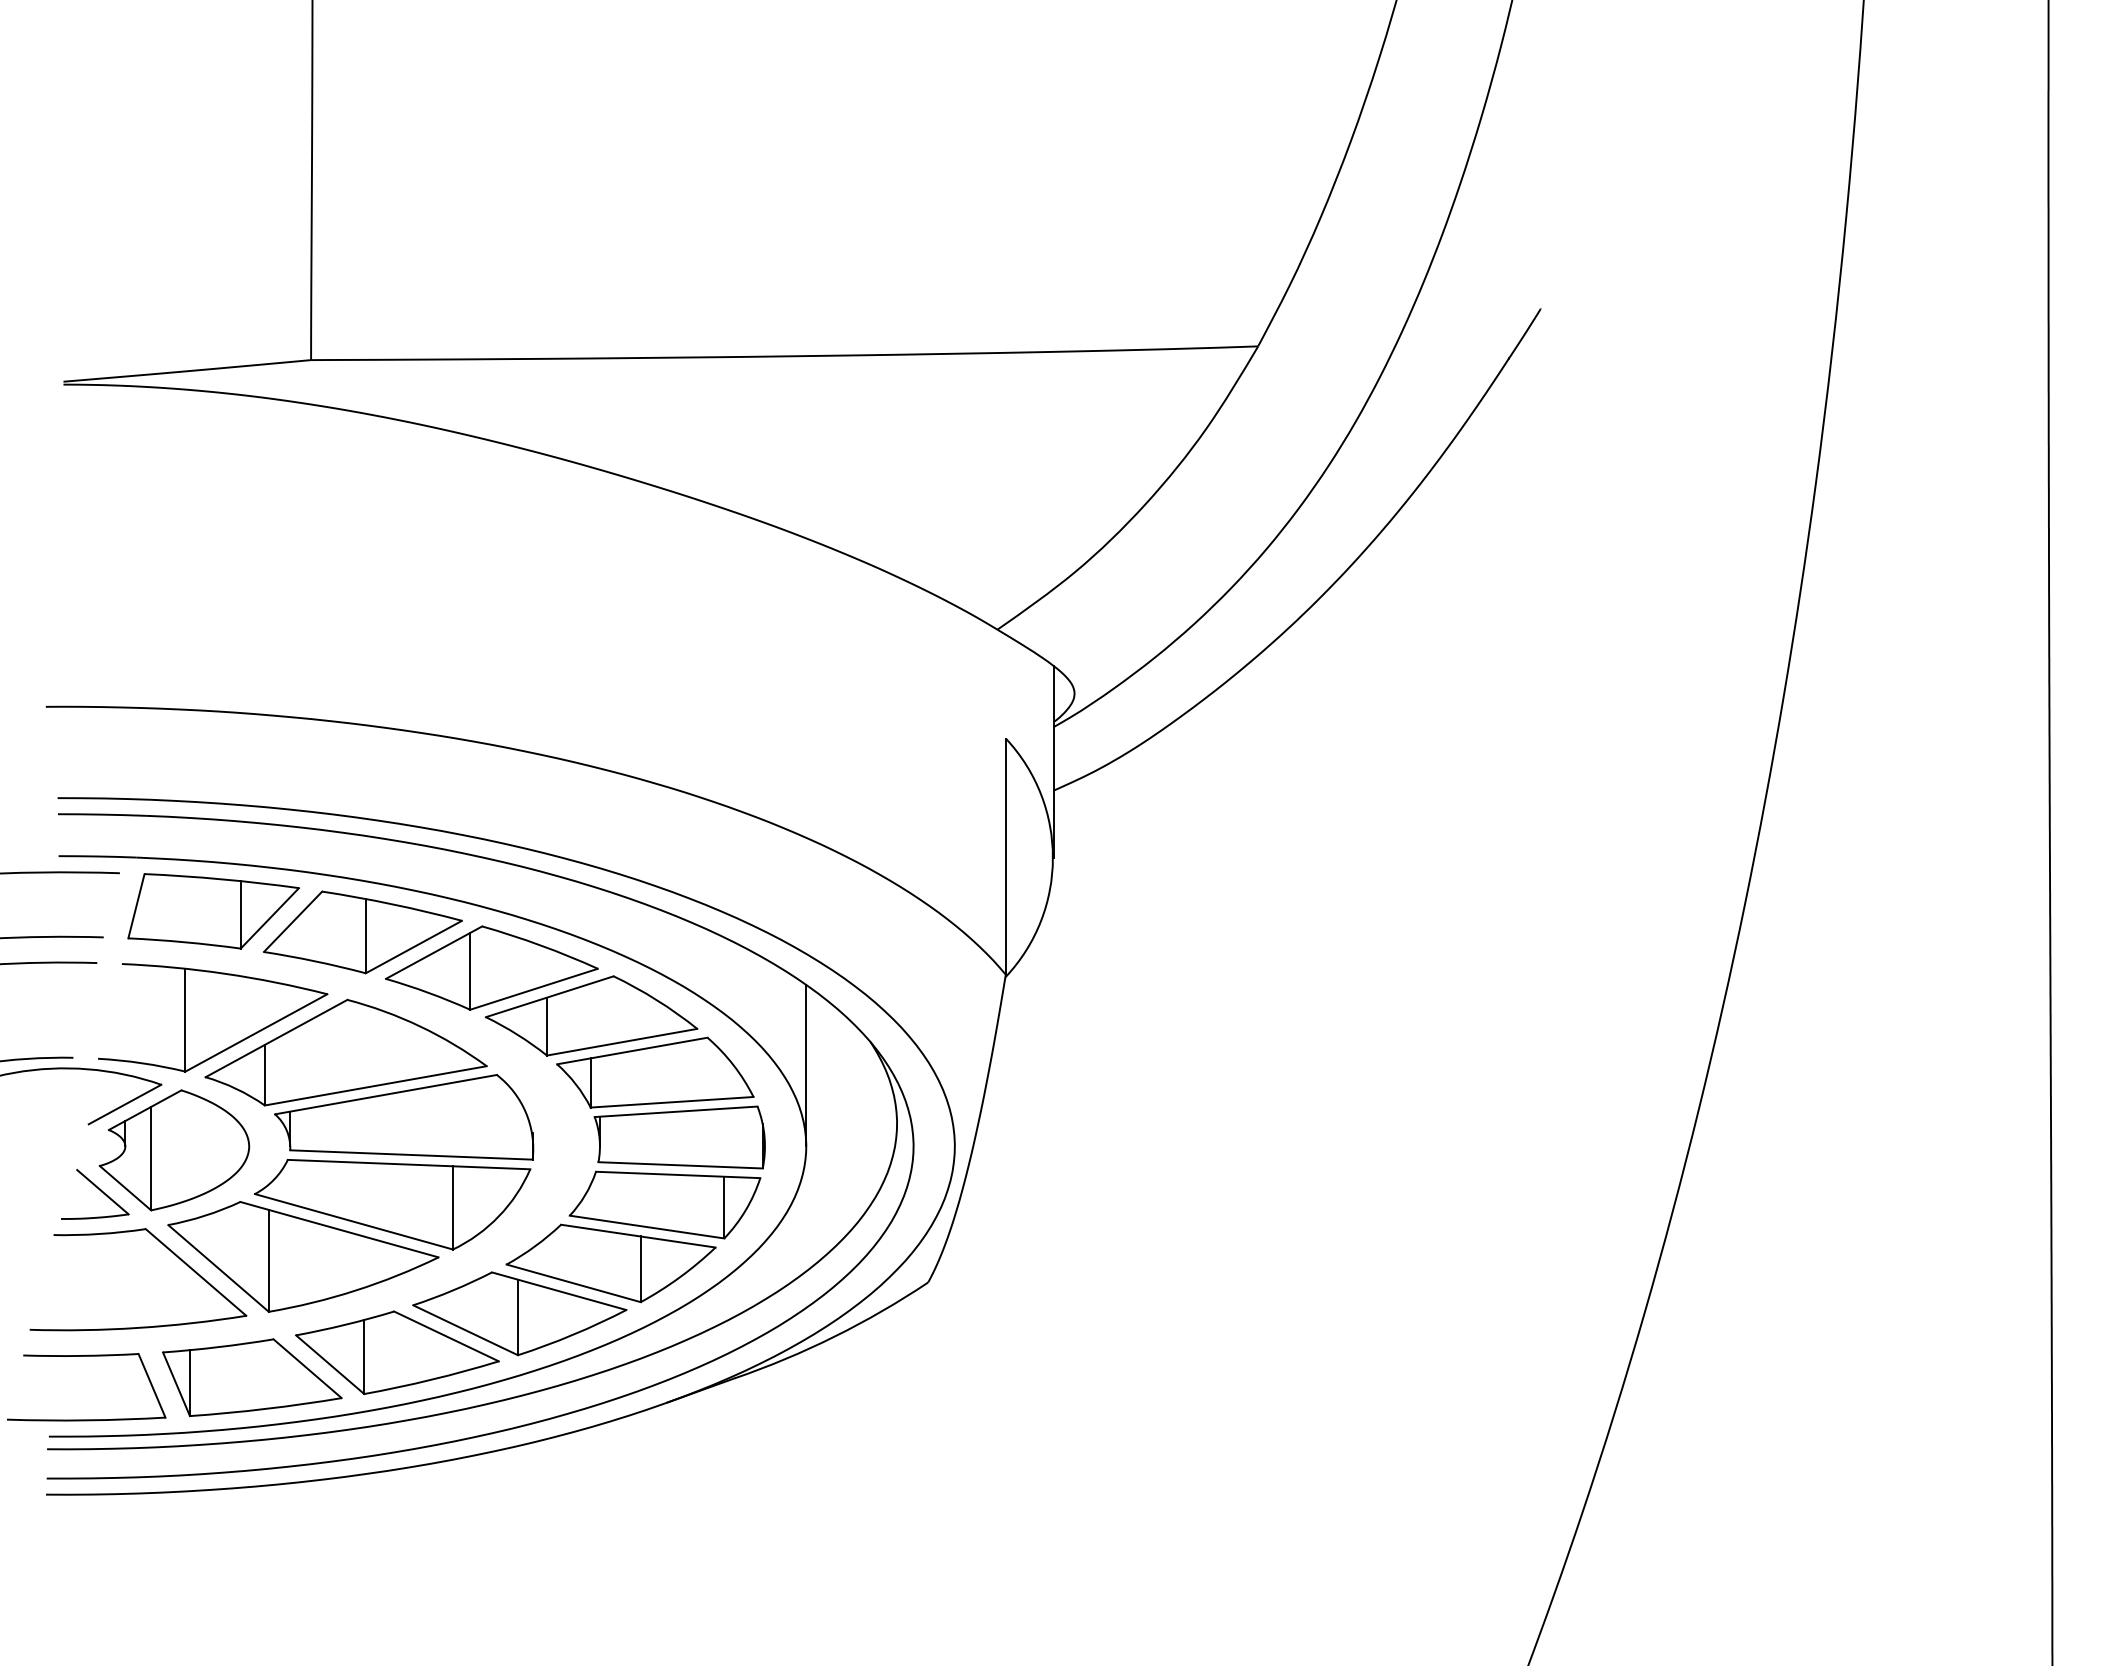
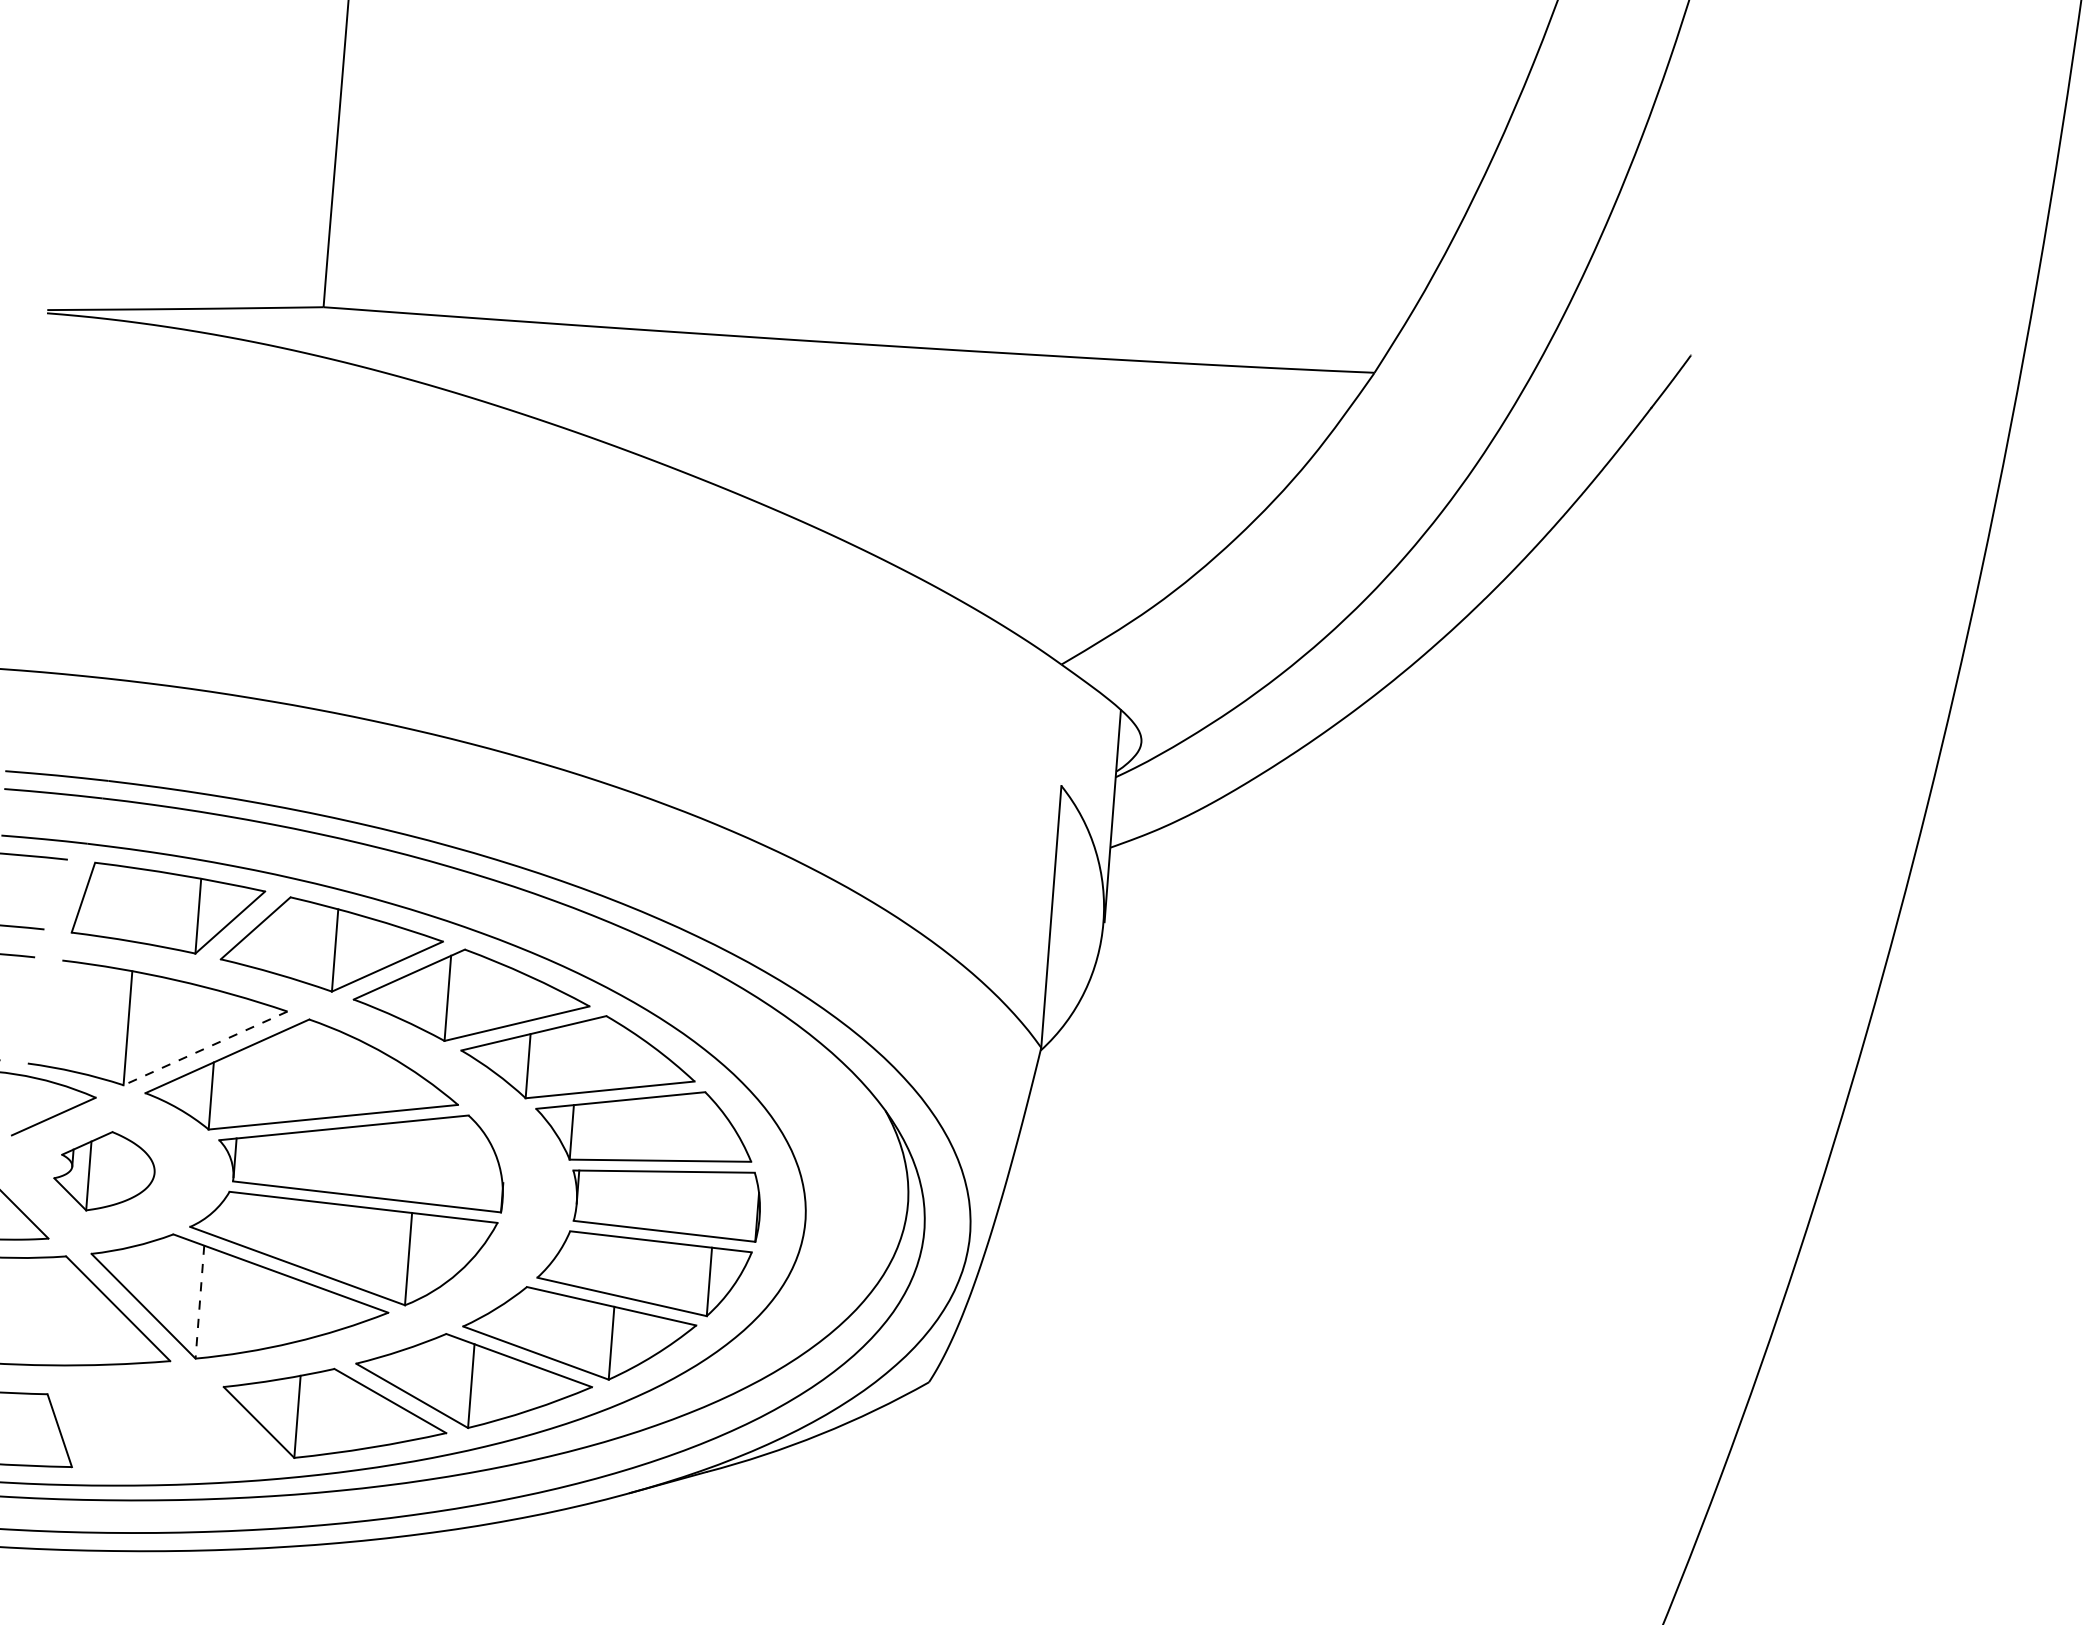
line: (256, 1032) -> (205, 1047), solid -> dashed
line: (806, 1065) -> (812, 1131), removed
part: (174, 1150) -> (104, 1171), size x0.6
line: (268, 1260) -> (199, 1301), solid -> dashed
part: (252, 1377) -> (171, 1430), removed

